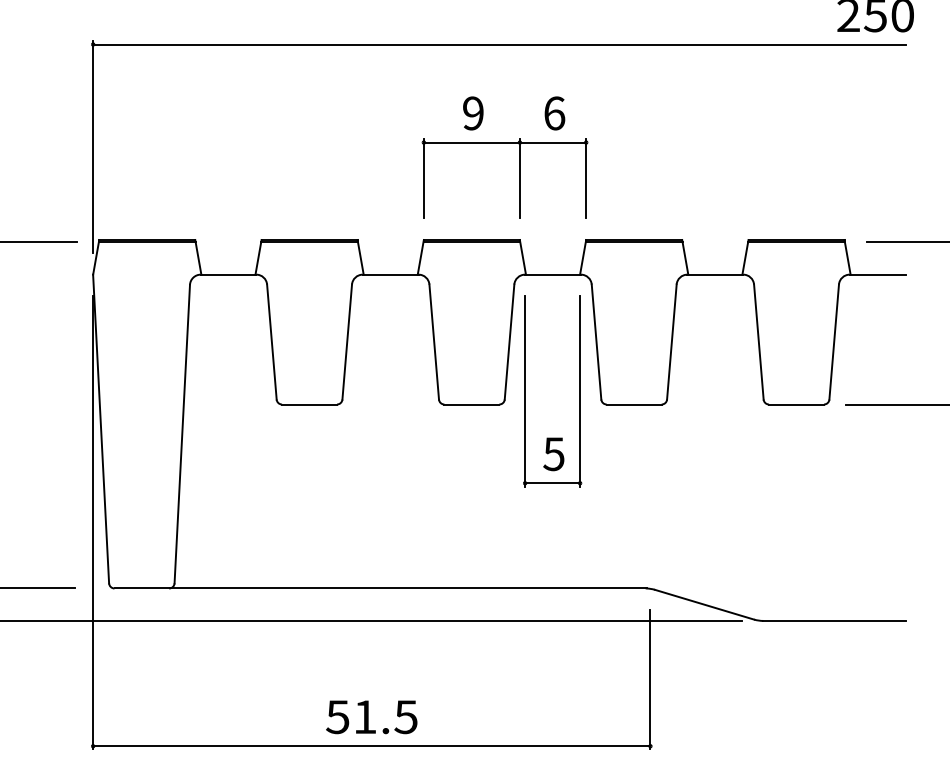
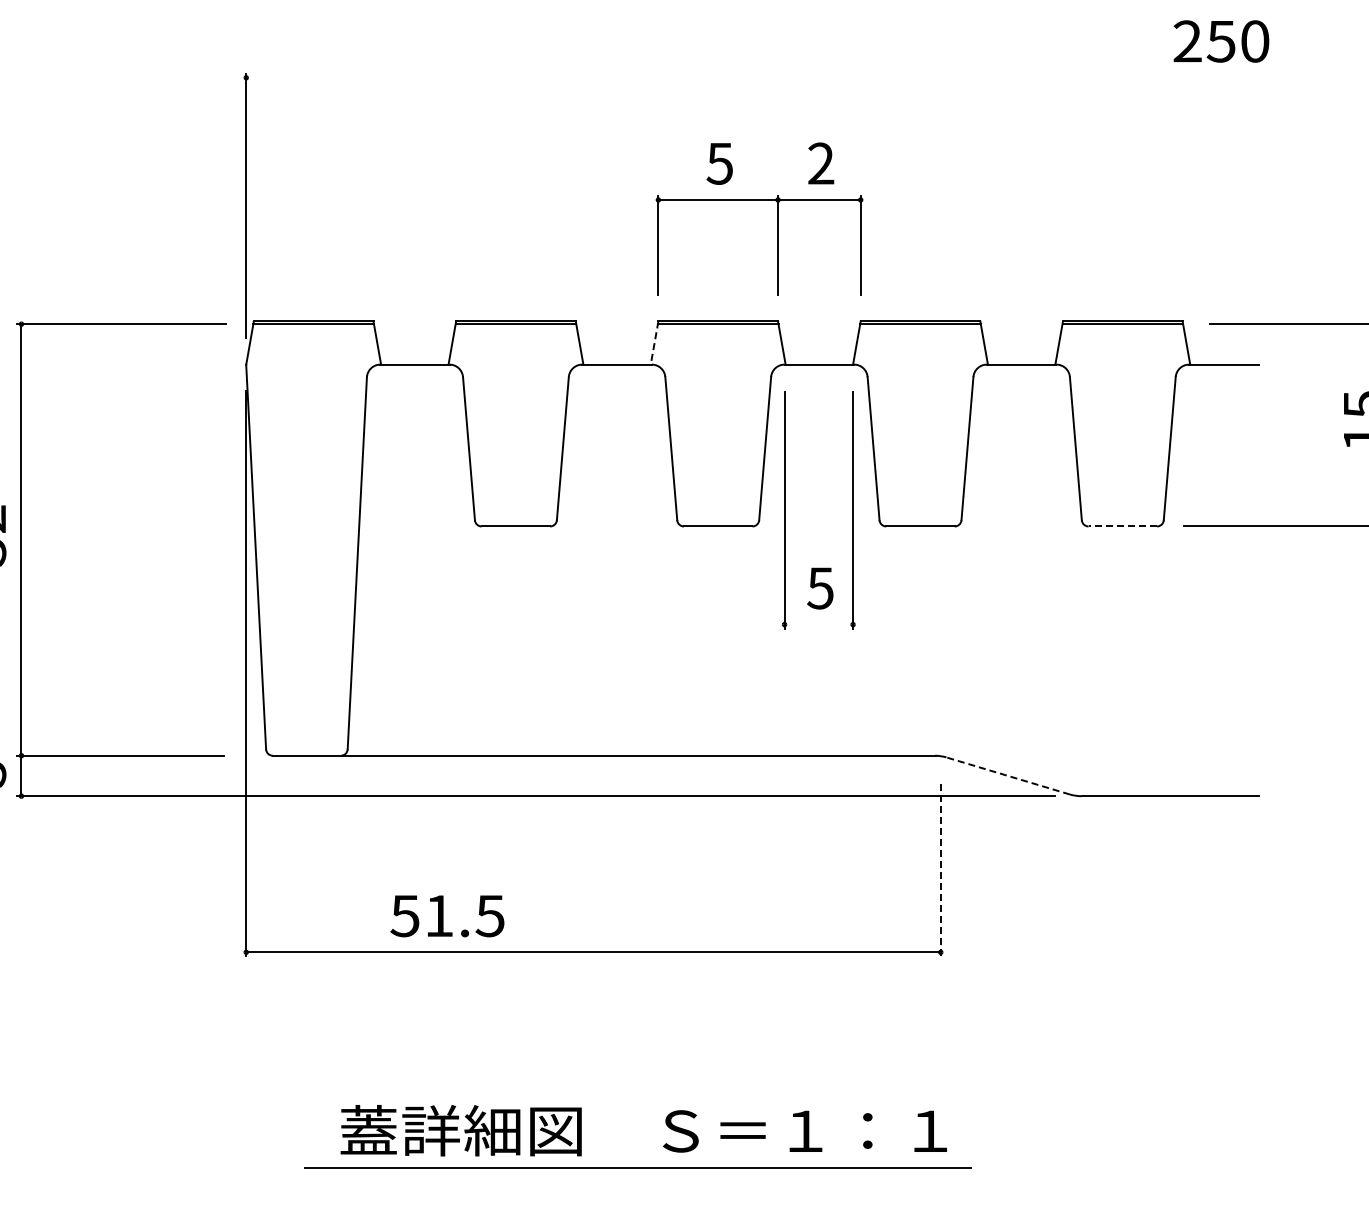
line: (499, 44) -> (752, 77), removed
text: (472, 113) -> (719, 163), 9 -> 5
text: (554, 113) -> (821, 163), 6 -> 2
line: (420, 257) -> (654, 343), solid -> dashed
line: (796, 404) -> (1122, 526), solid -> dashed
line: (552, 483) -> (818, 624), removed
line: (703, 604) -> (1007, 775), solid -> dashed
line: (650, 679) -> (940, 869), solid -> dashed
text: (371, 717) -> (447, 916), moved

